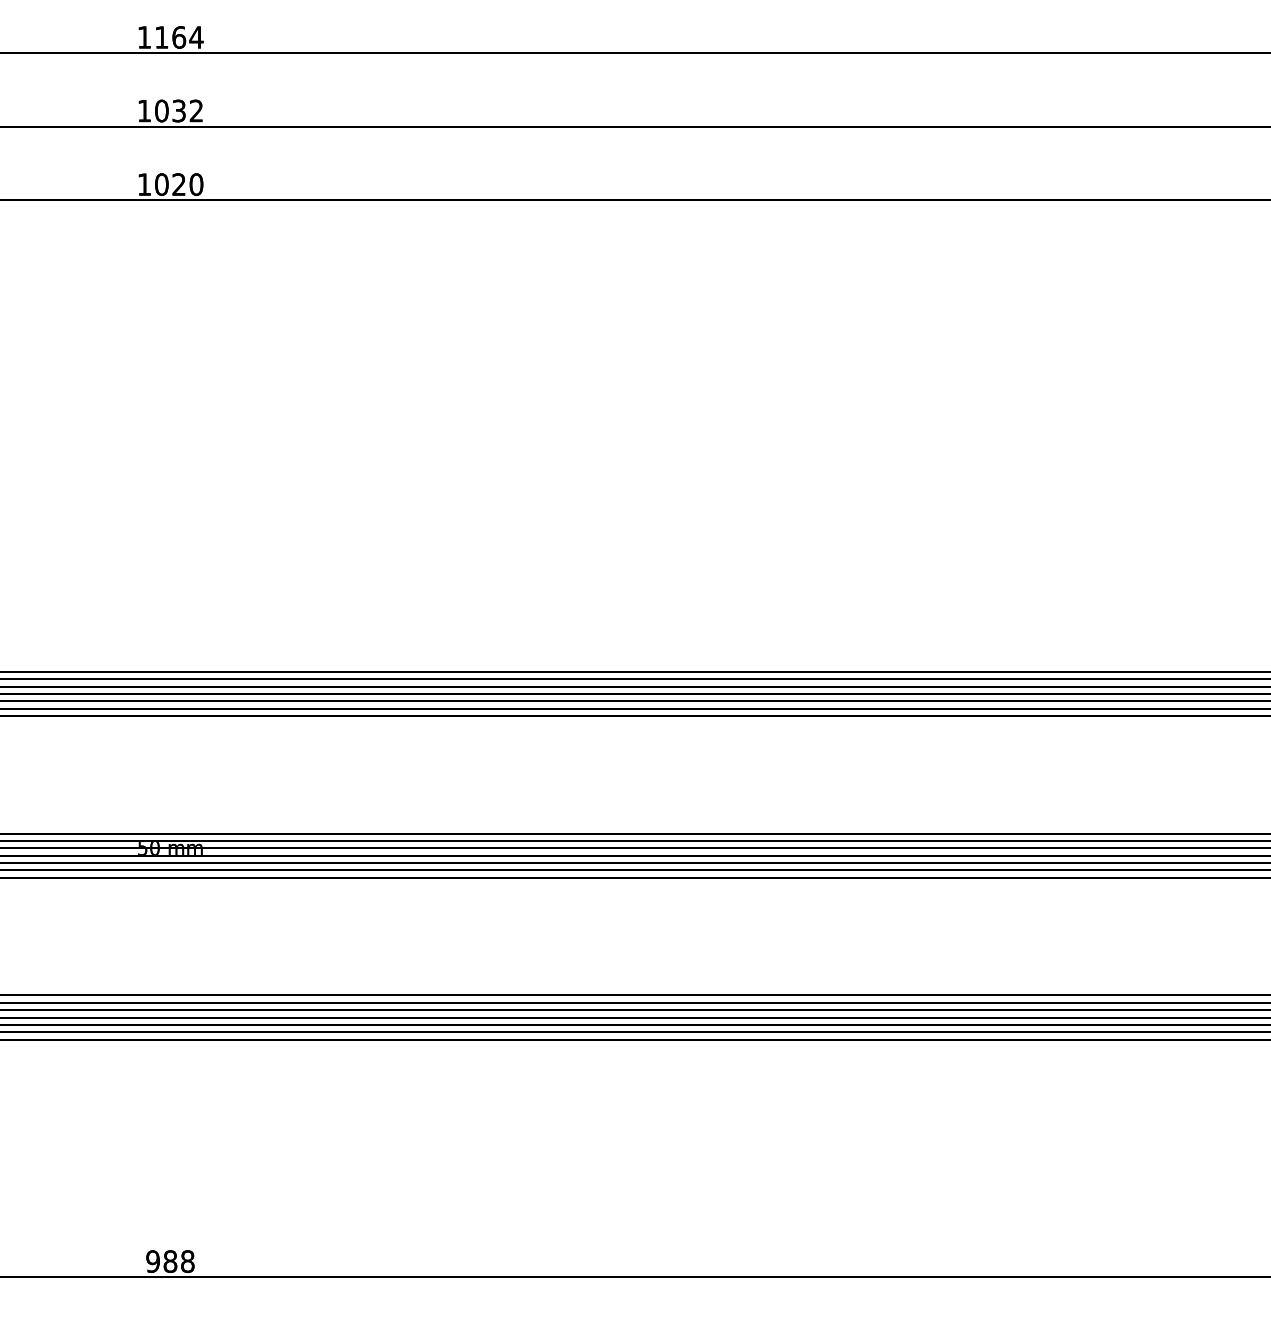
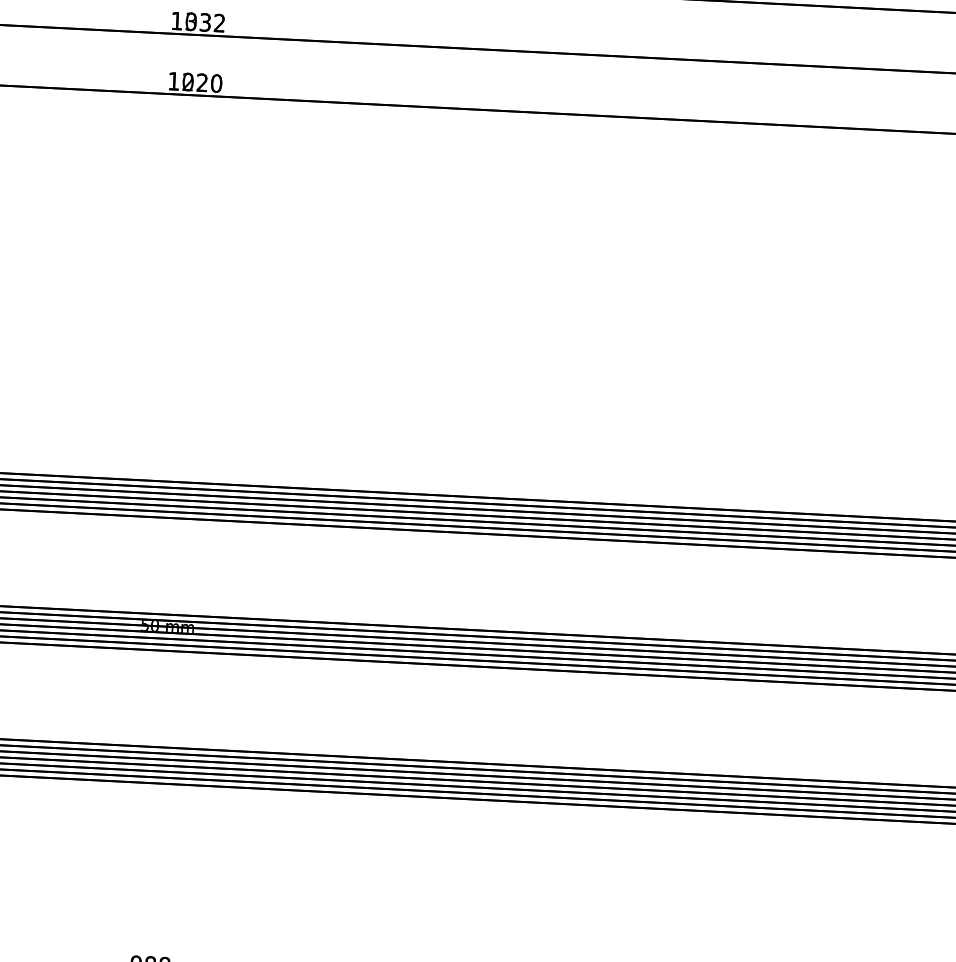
text: (161, 110) -> (190, 21), 1032 -> 1332
text: (161, 184) -> (187, 82), 1020 -> 1220

